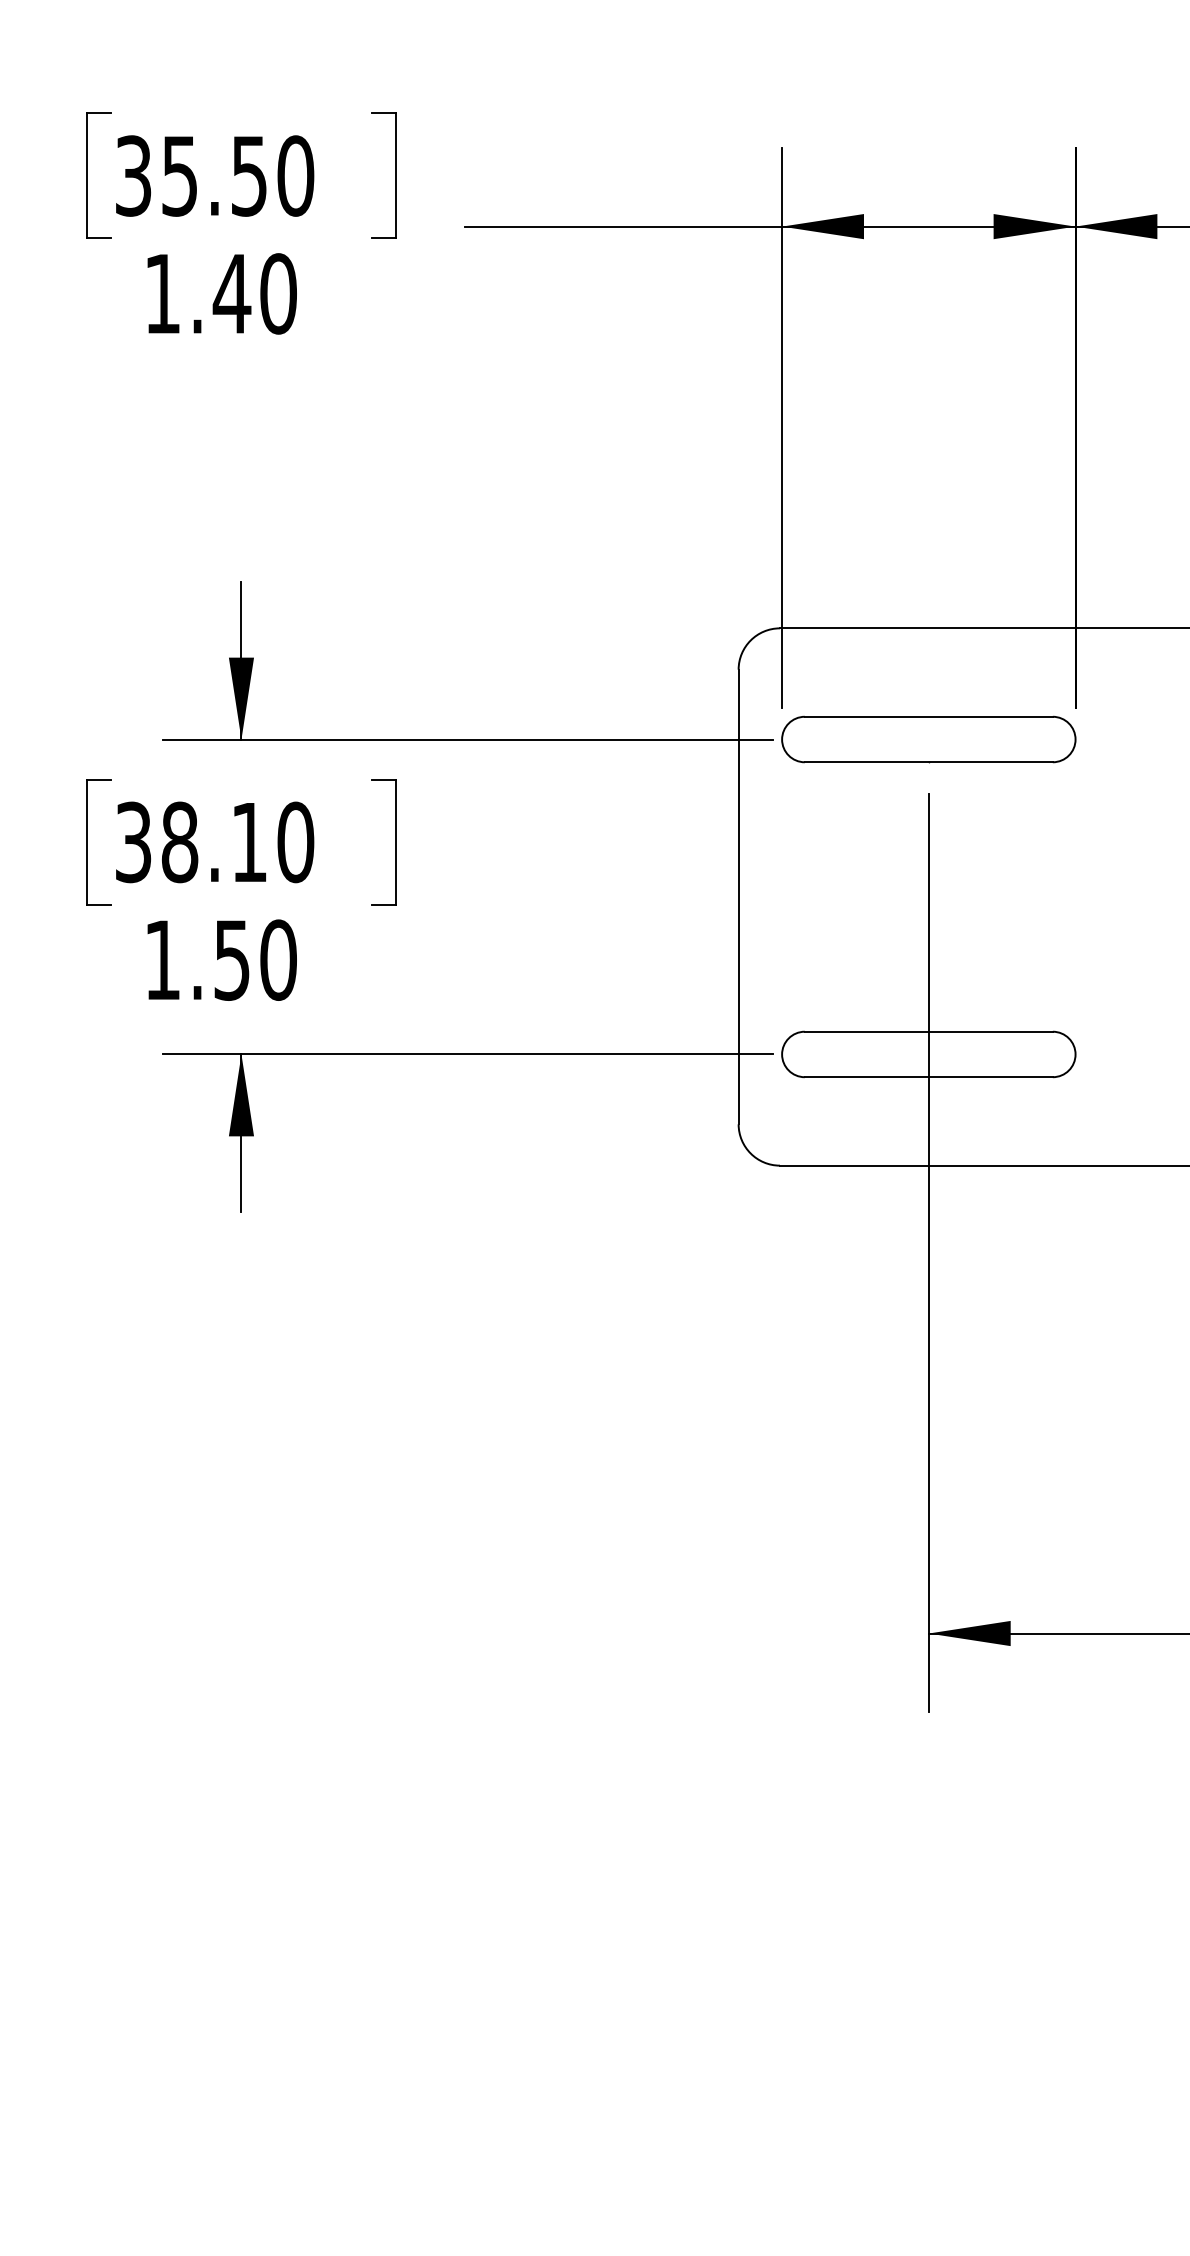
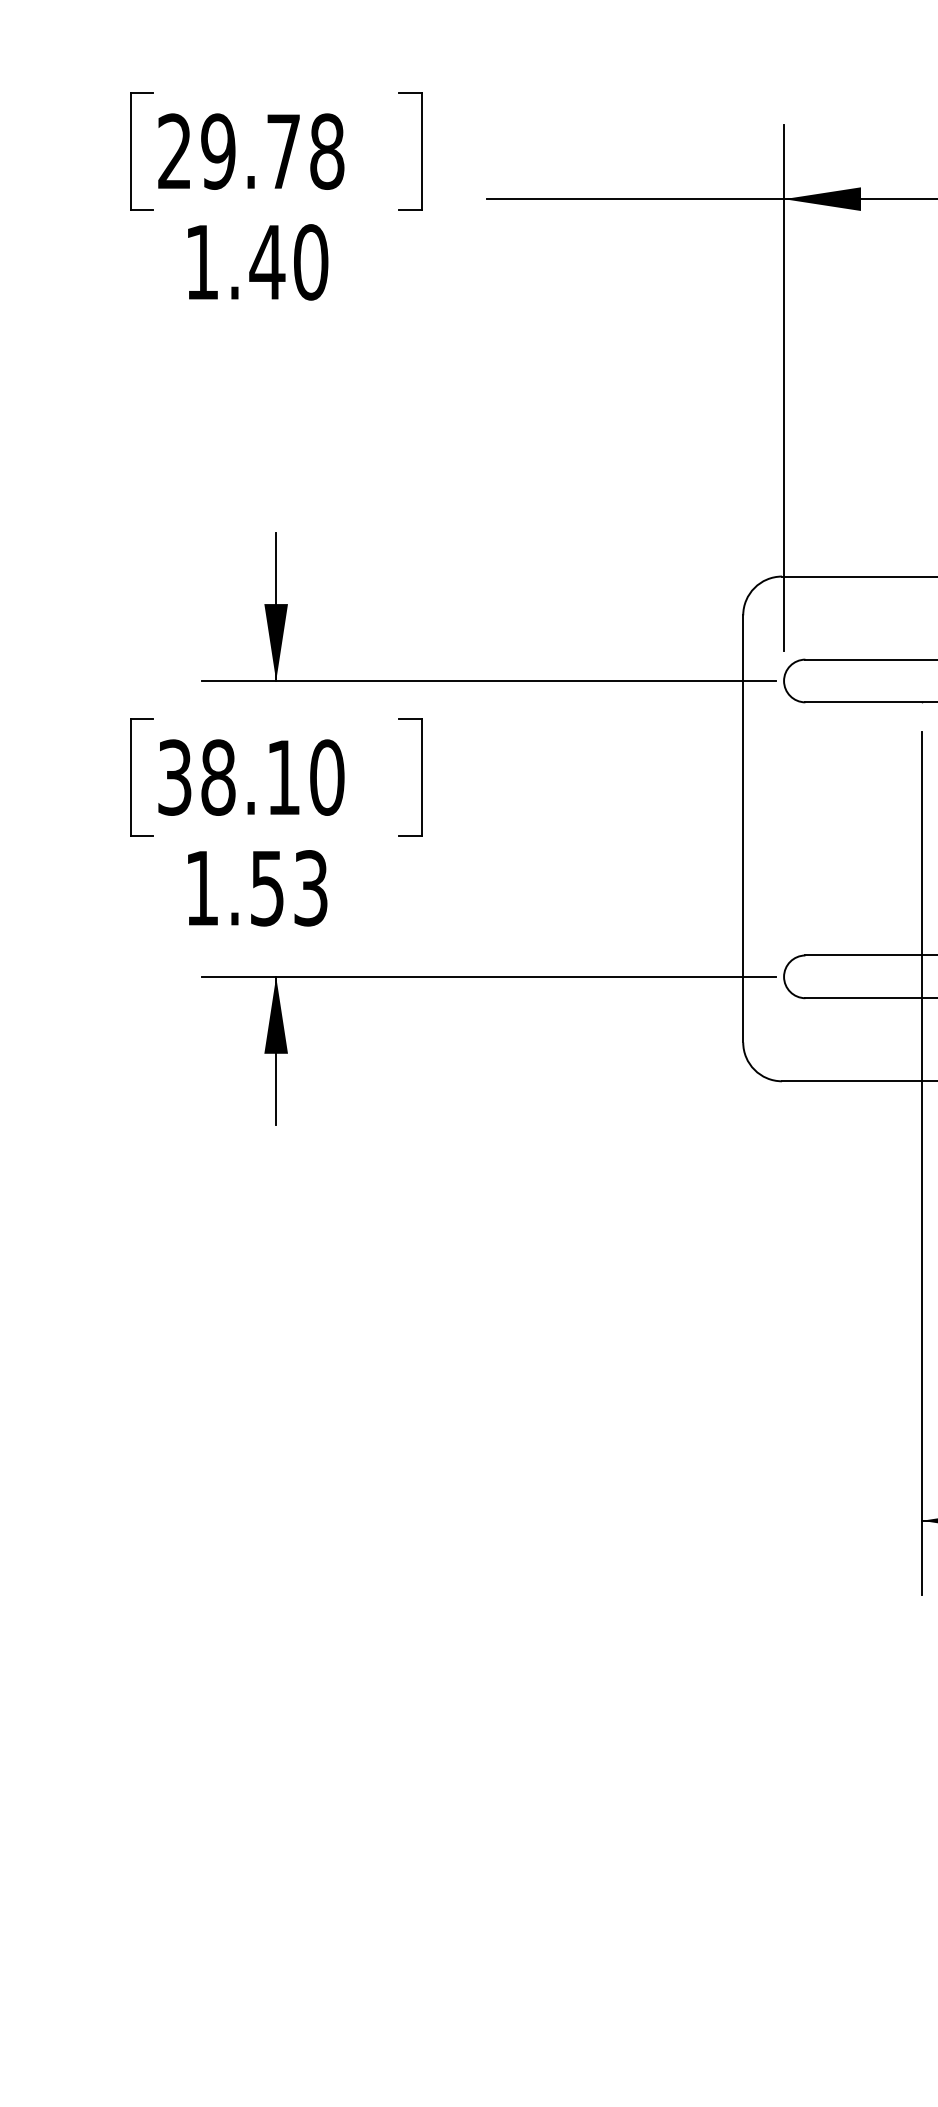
text: (215, 175) -> (251, 151), 35.50 -> 29.78
text: (278, 959) -> (310, 887), 1.50 -> 1.53

